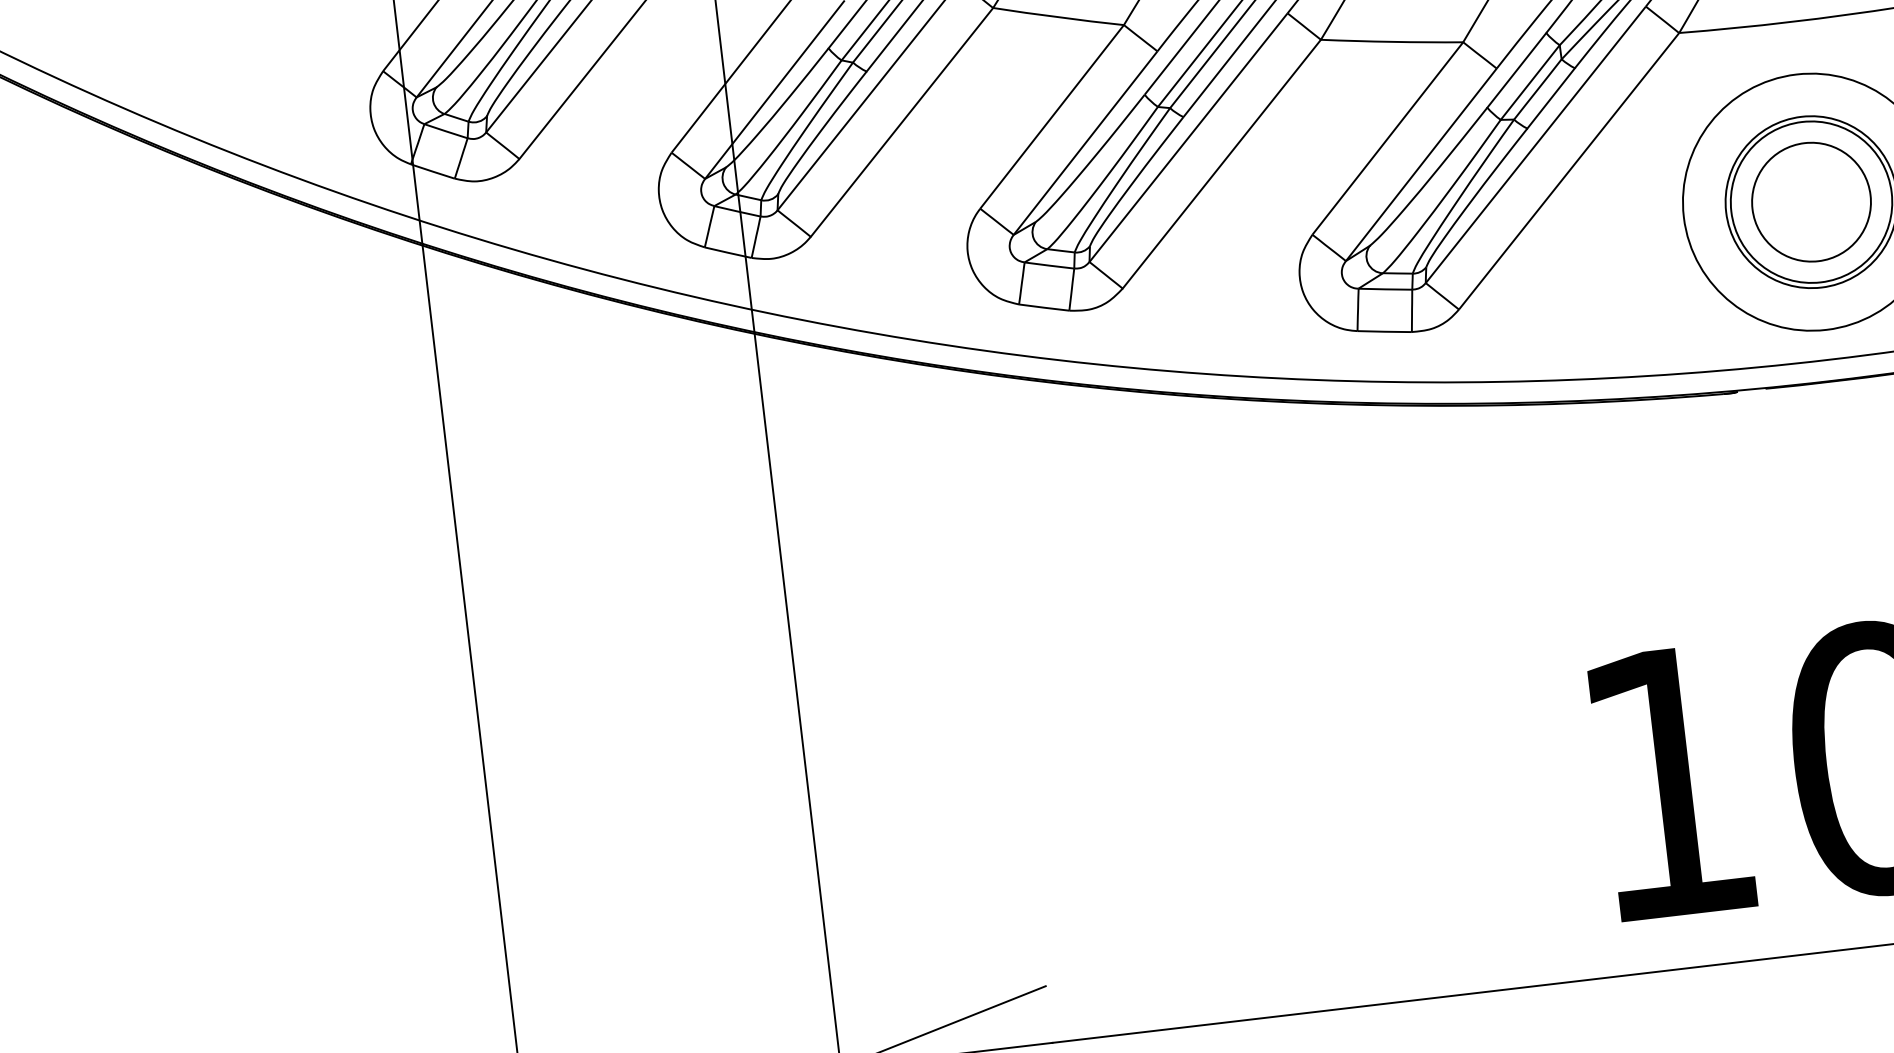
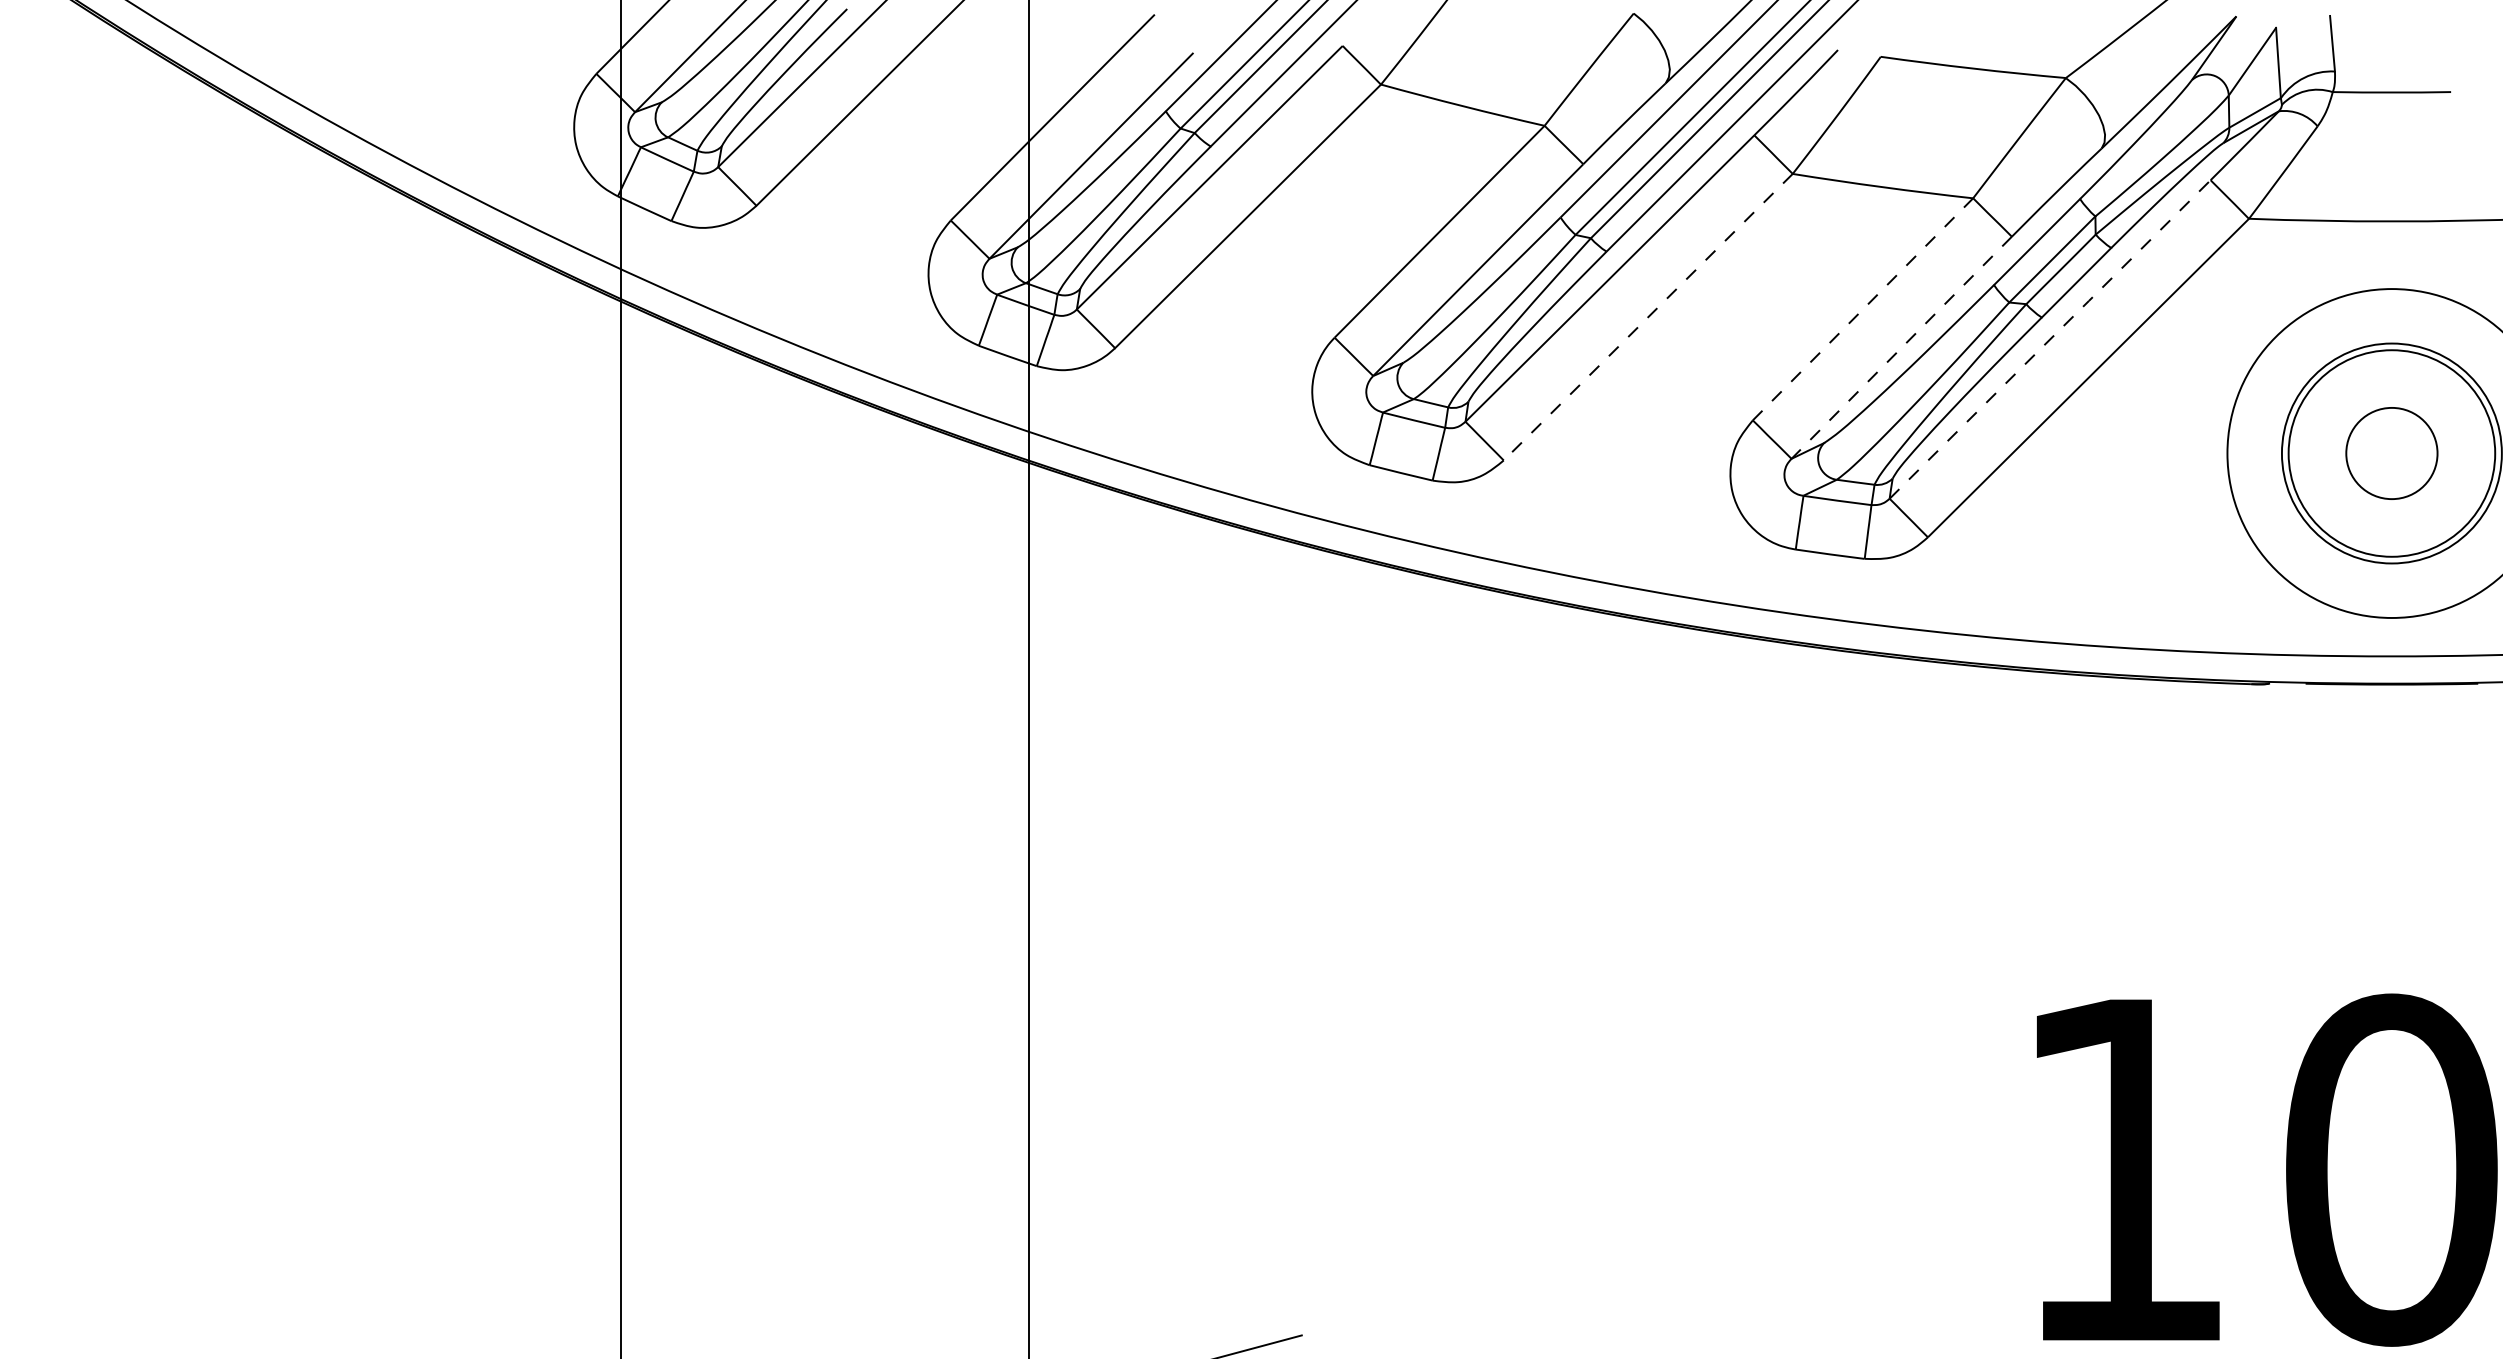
line: (1387, 138) -> (1862, 309), solid -> dashed
line: (1535, 144) -> (2049, 339), solid -> dashed
line: (1221, 164) -> (1647, 317), solid -> dashed
line: (1421, 164) -> (1901, 347), solid -> dashed
circle: (1811, 202) -> (2391, 453), size x0.6

